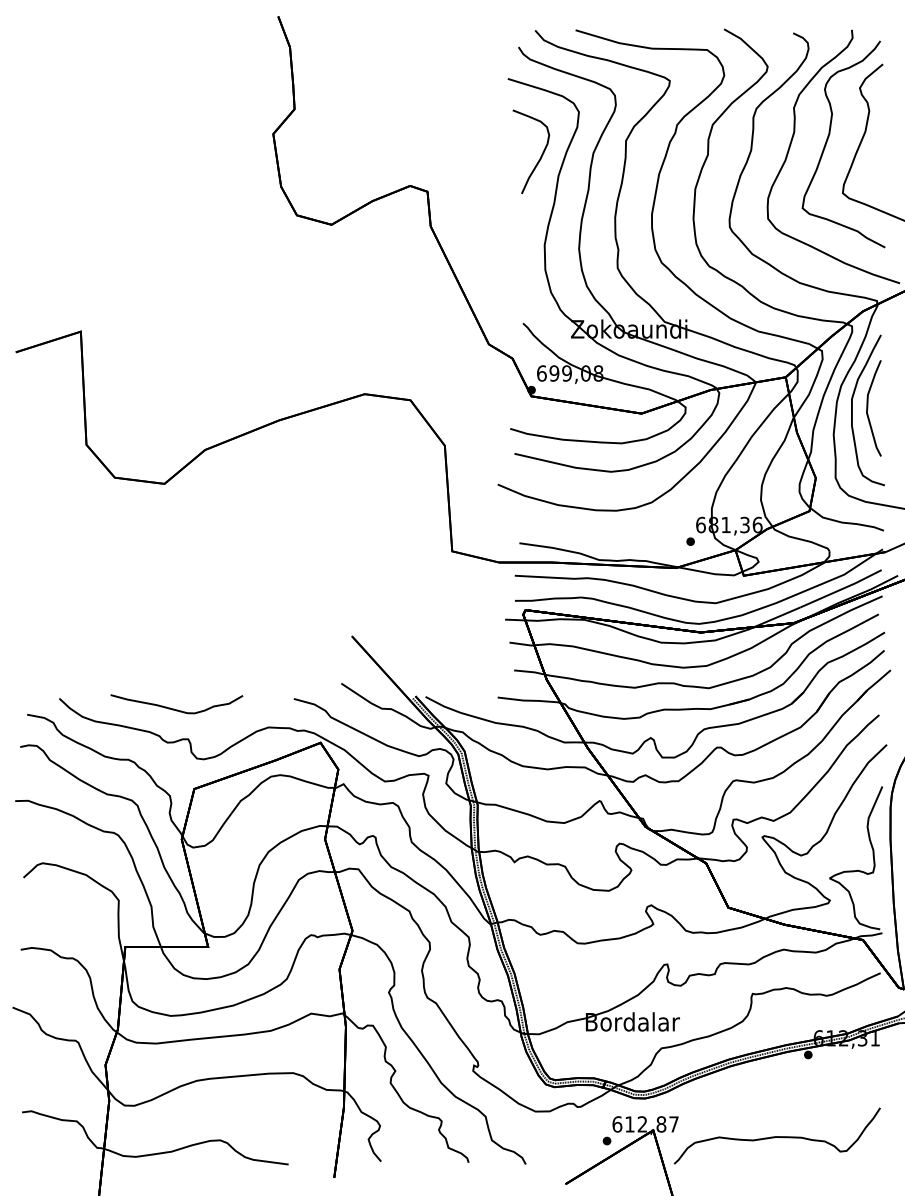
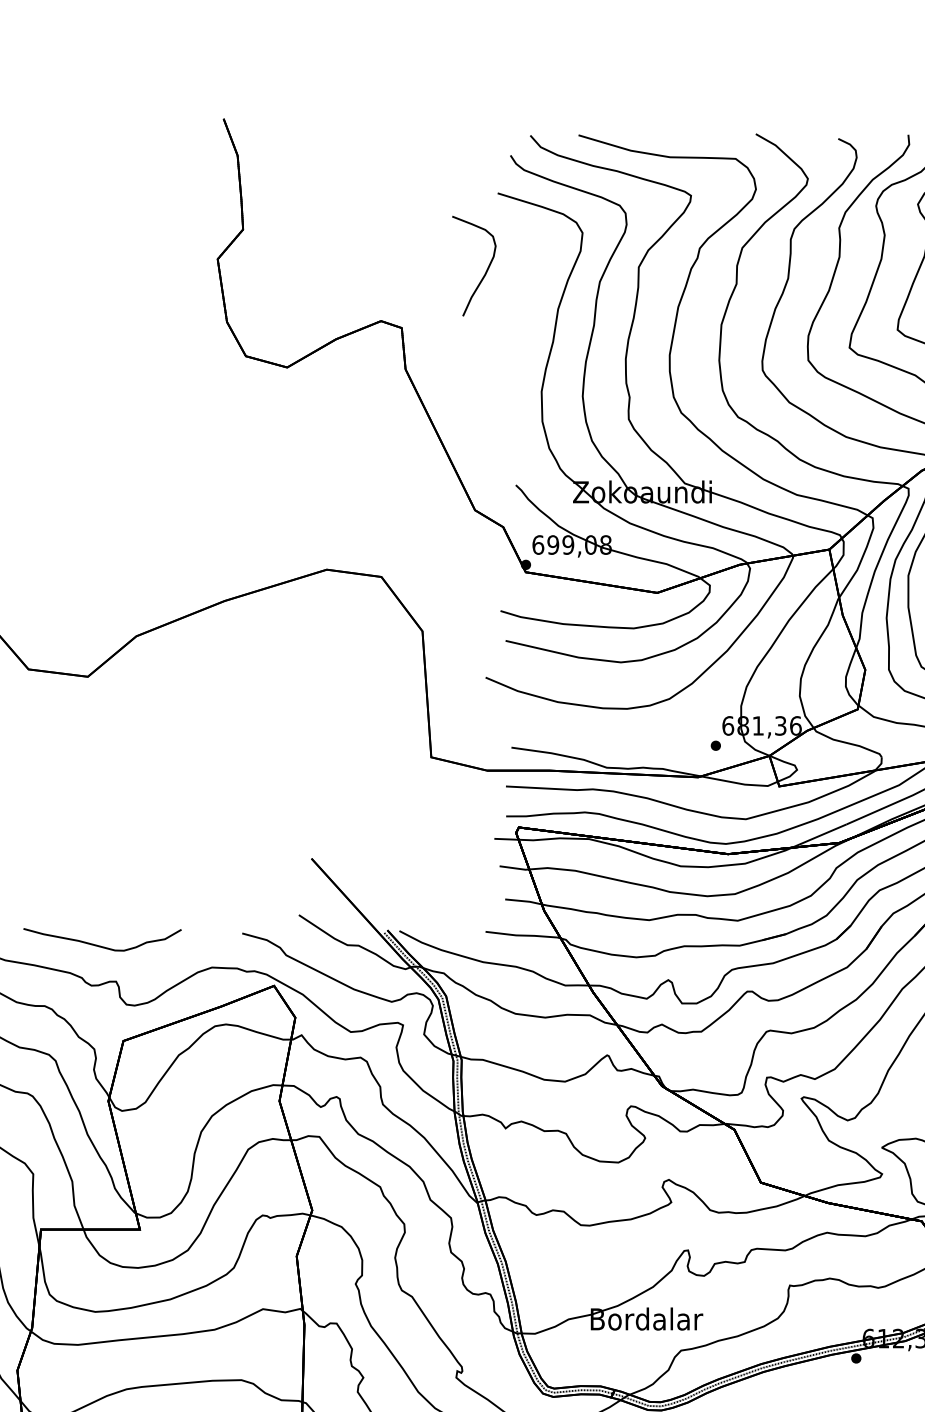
curve: (540, 156) -> (485, 271), moved

